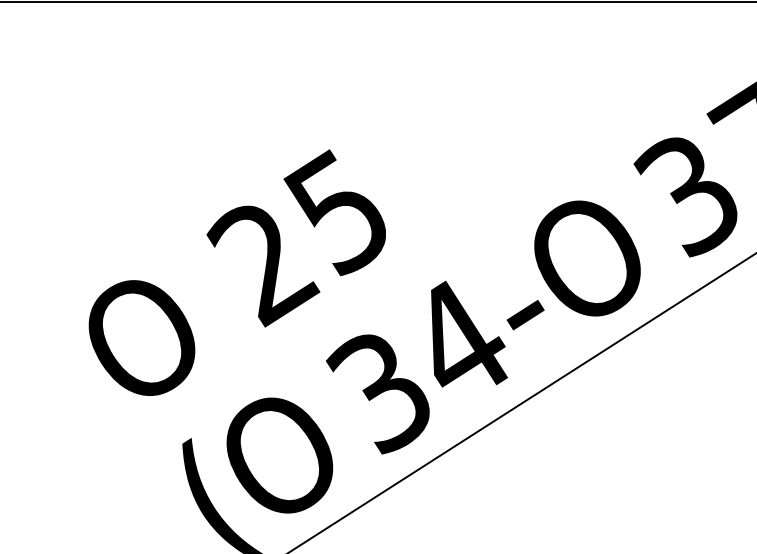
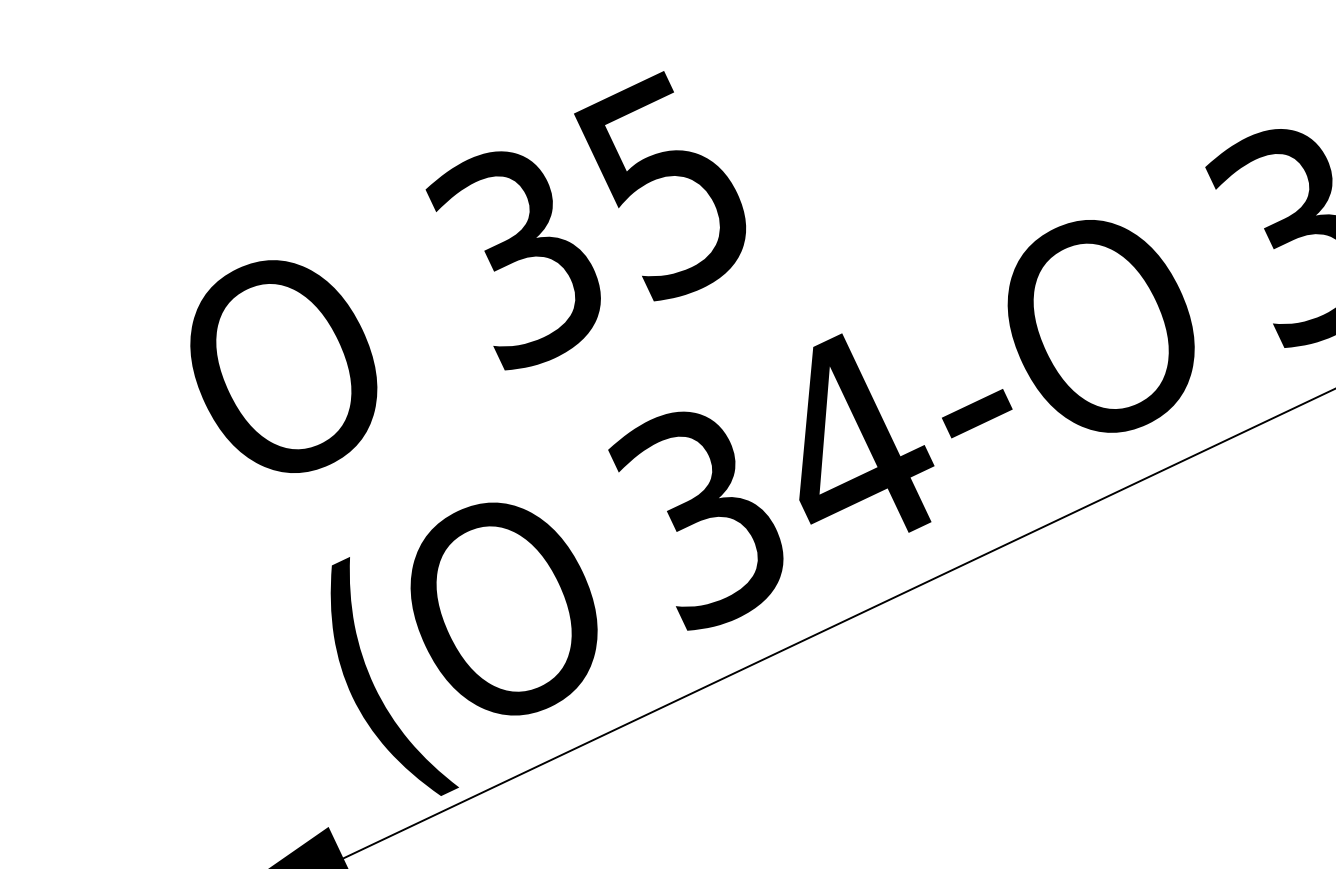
text: (263, 265) -> (518, 264), 25 -> 35

